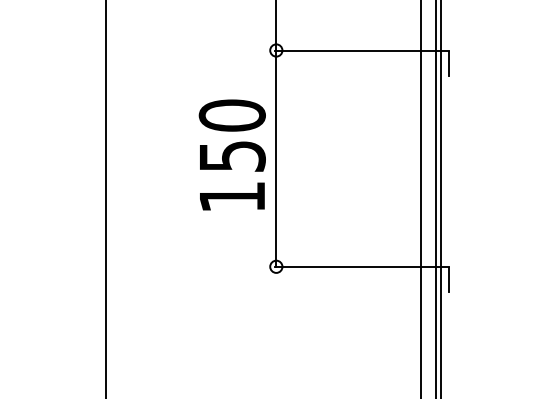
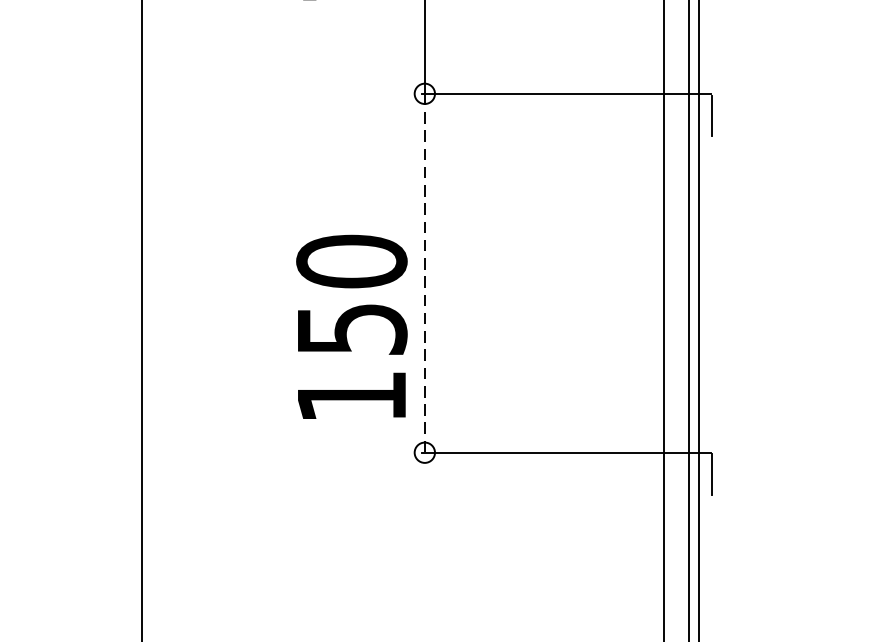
text: (231, 154) -> (350, 326), moved
line: (276, 159) -> (425, 274), solid -> dashed

